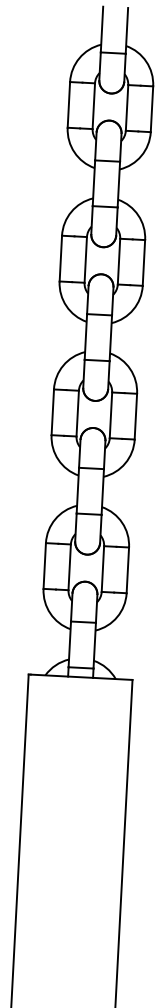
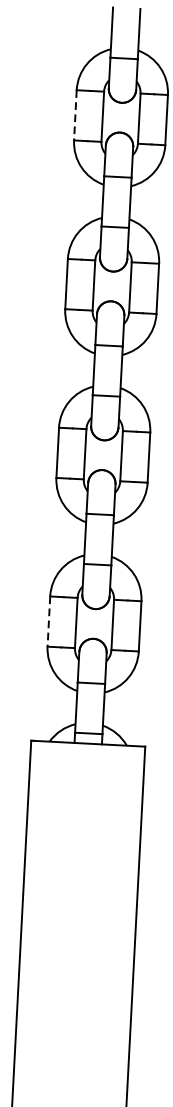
line: (68, 104) -> (74, 114), solid -> dashed
line: (44, 566) -> (48, 622), solid -> dashed

